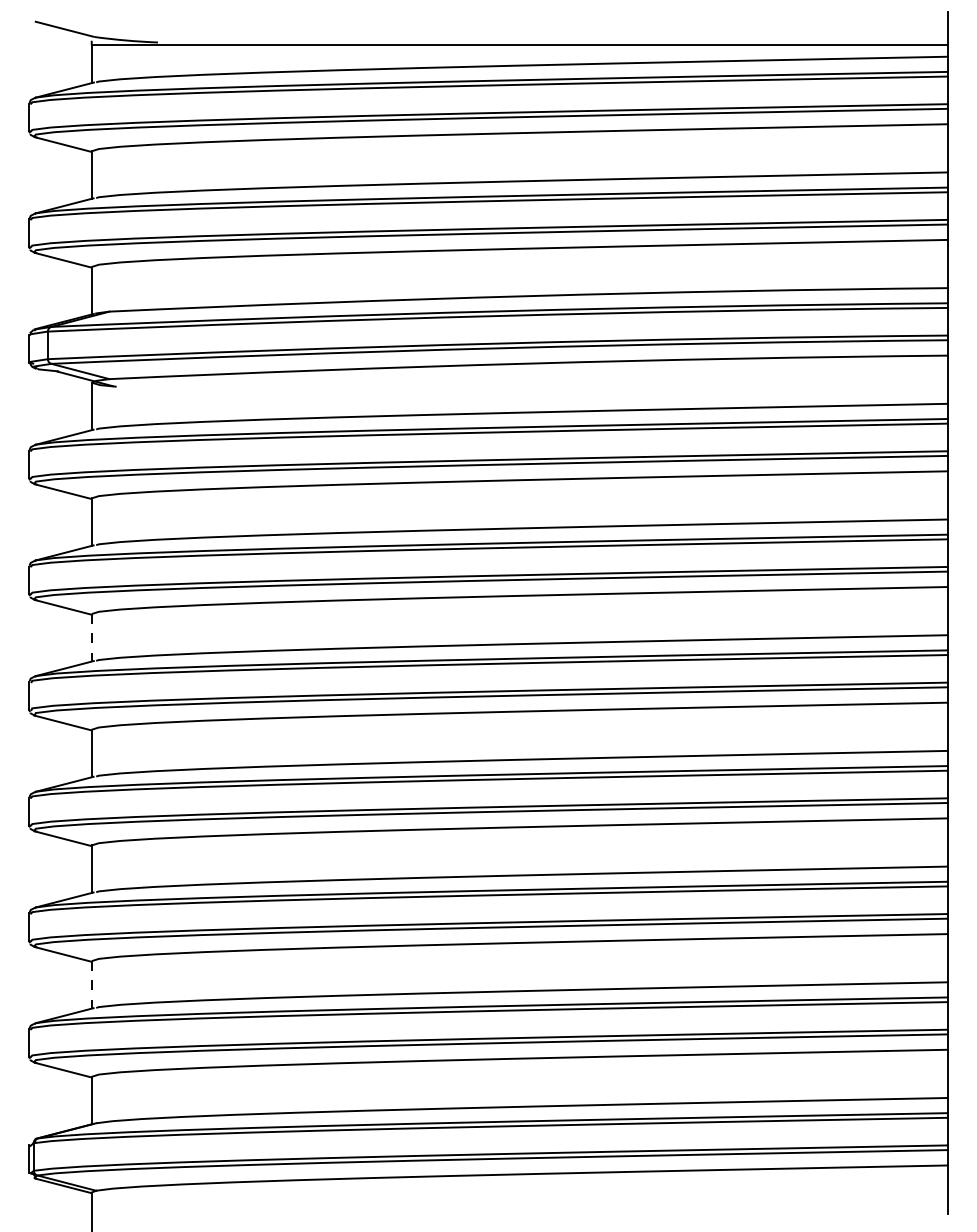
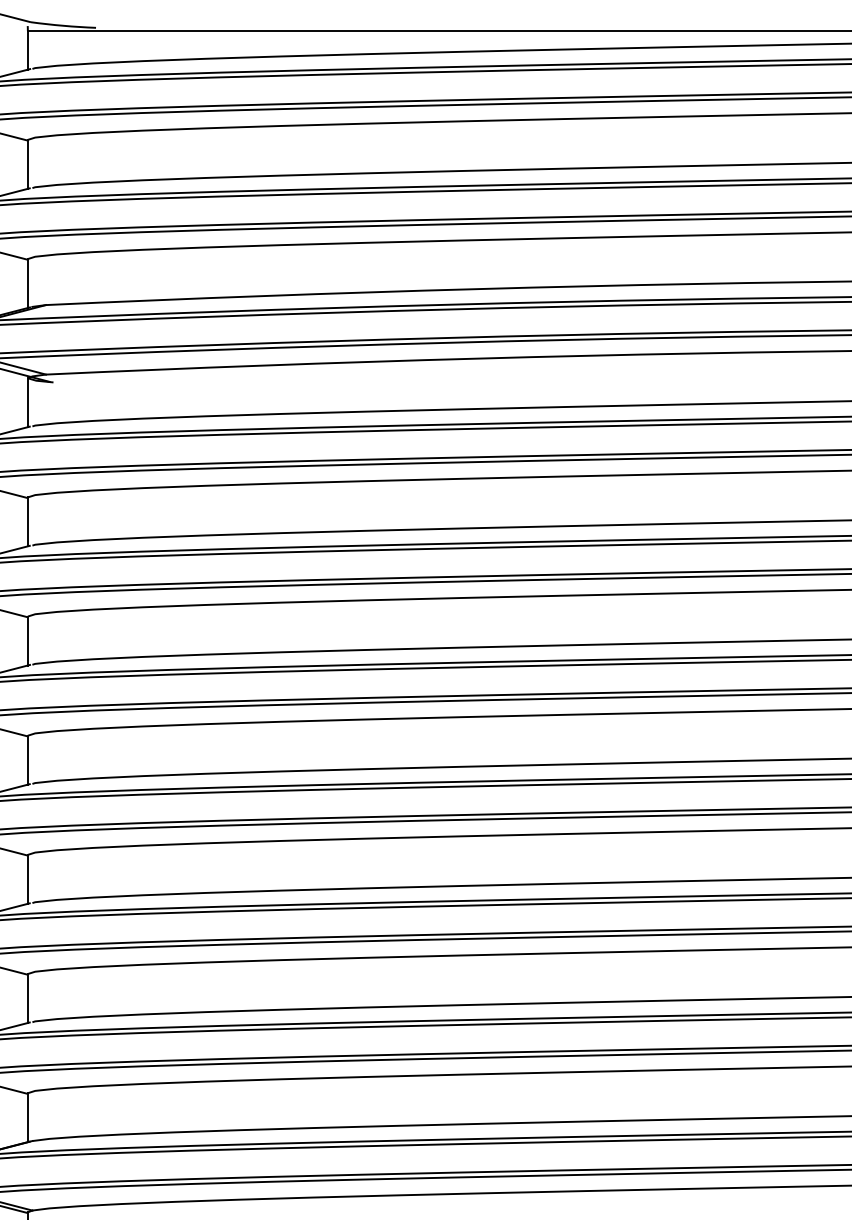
line: (91, 638) -> (27, 641), dashed -> solid
line: (91, 984) -> (27, 998), dashed -> solid

